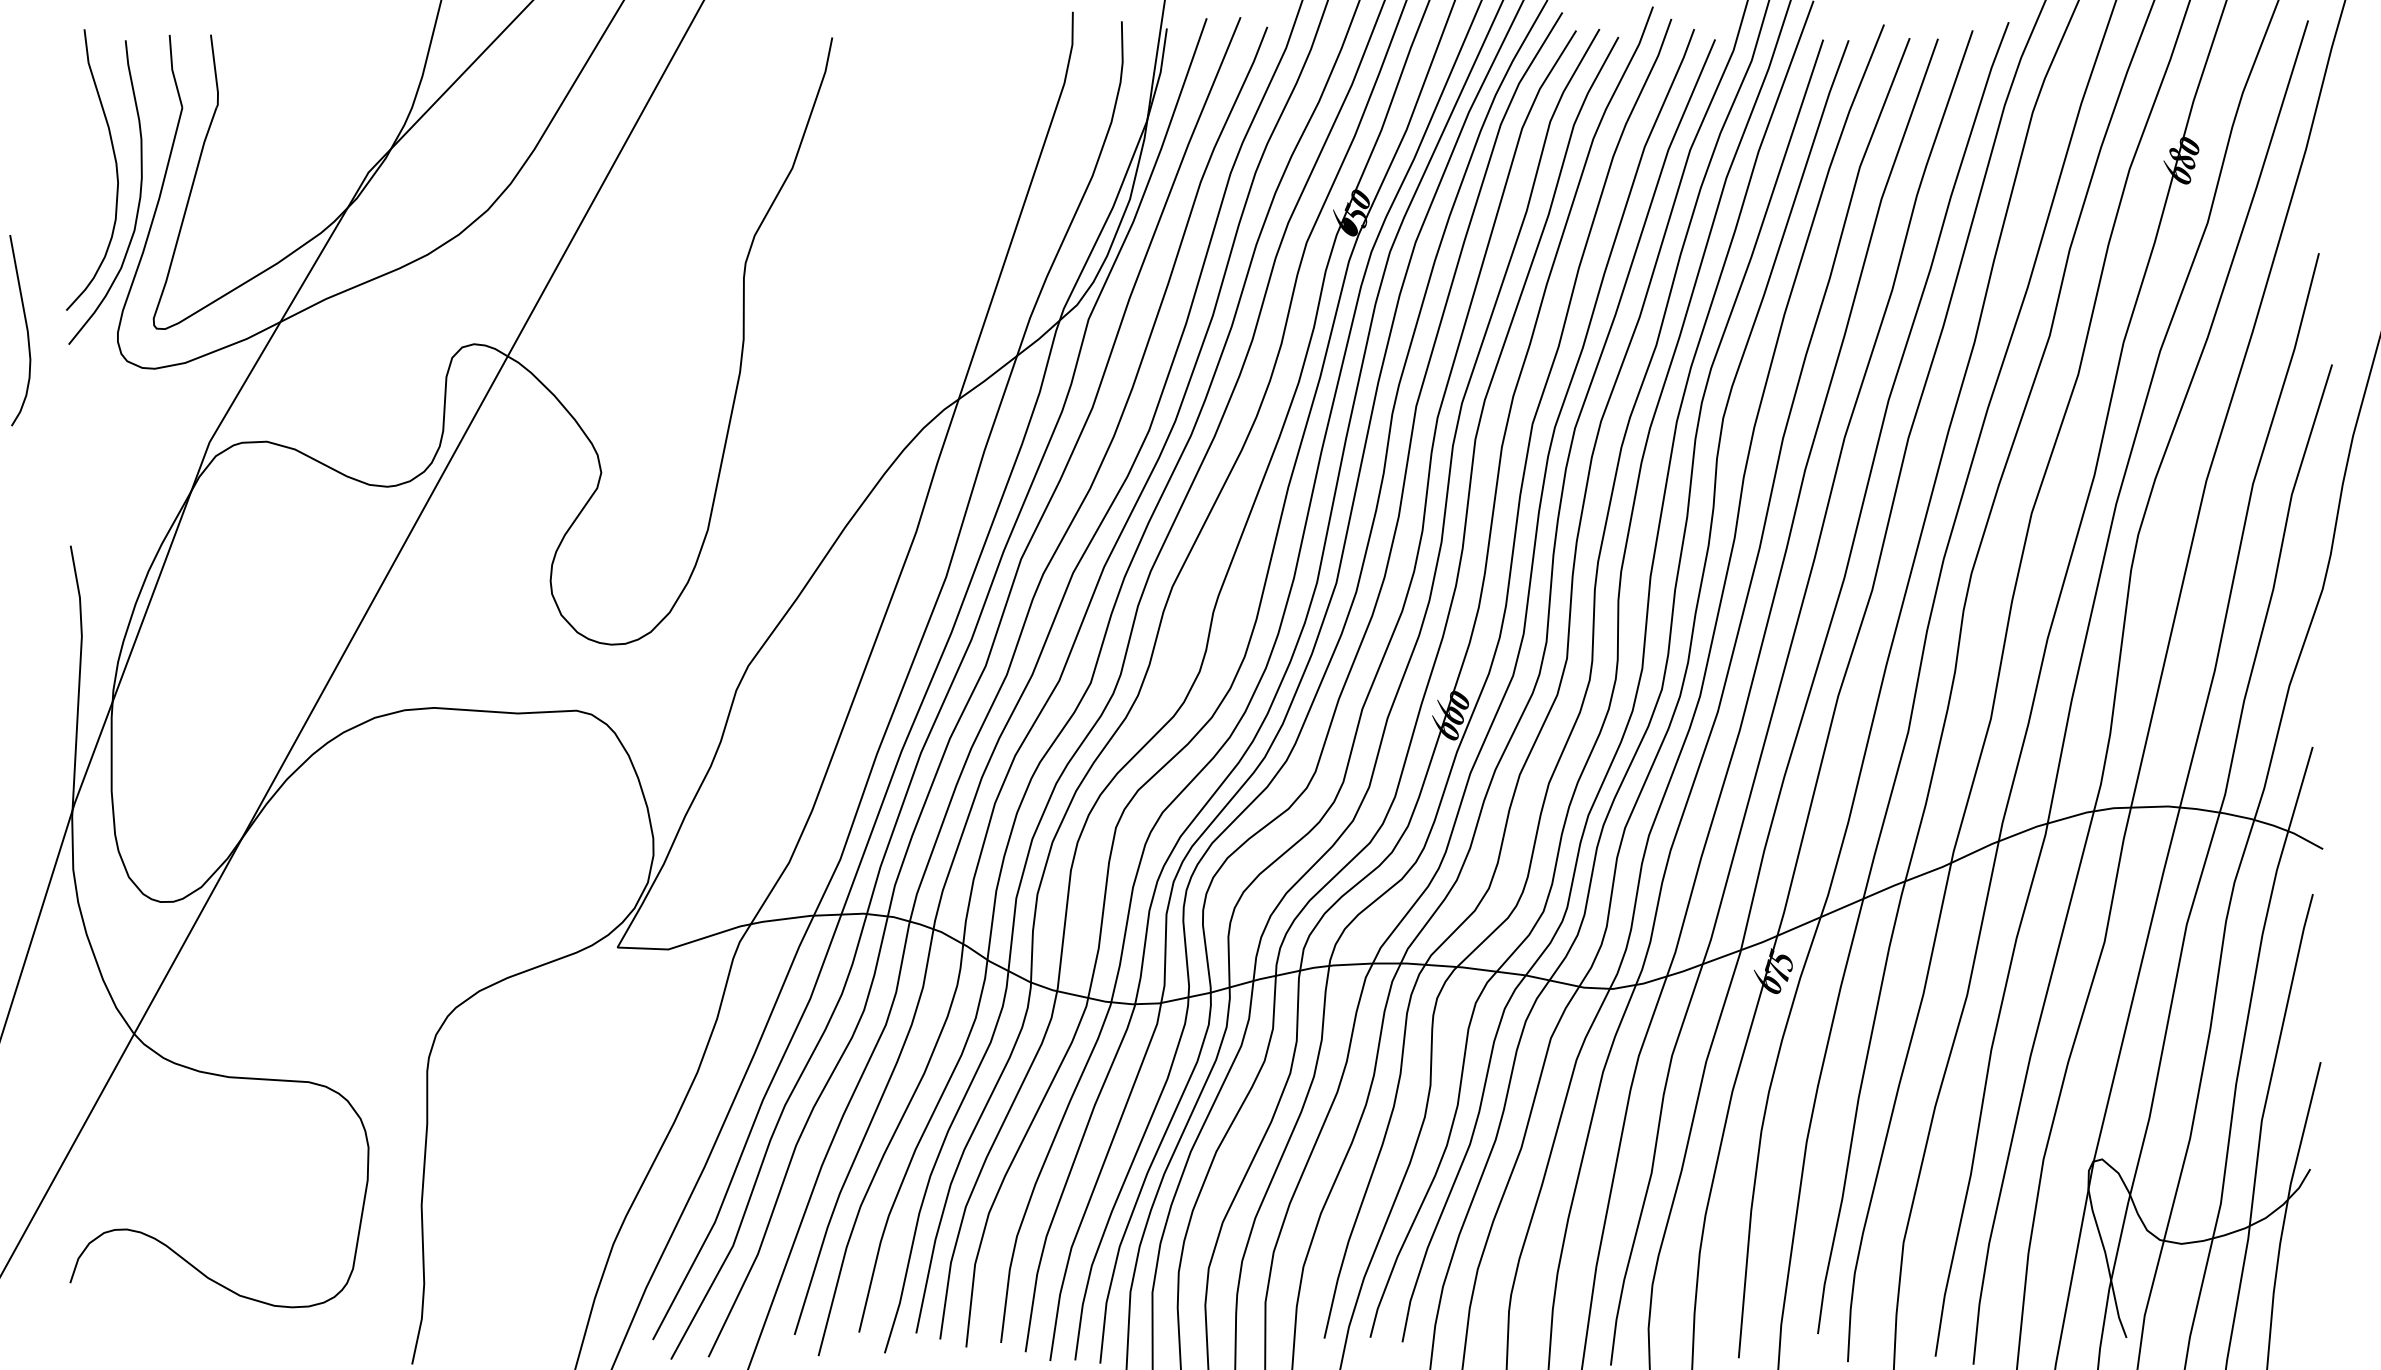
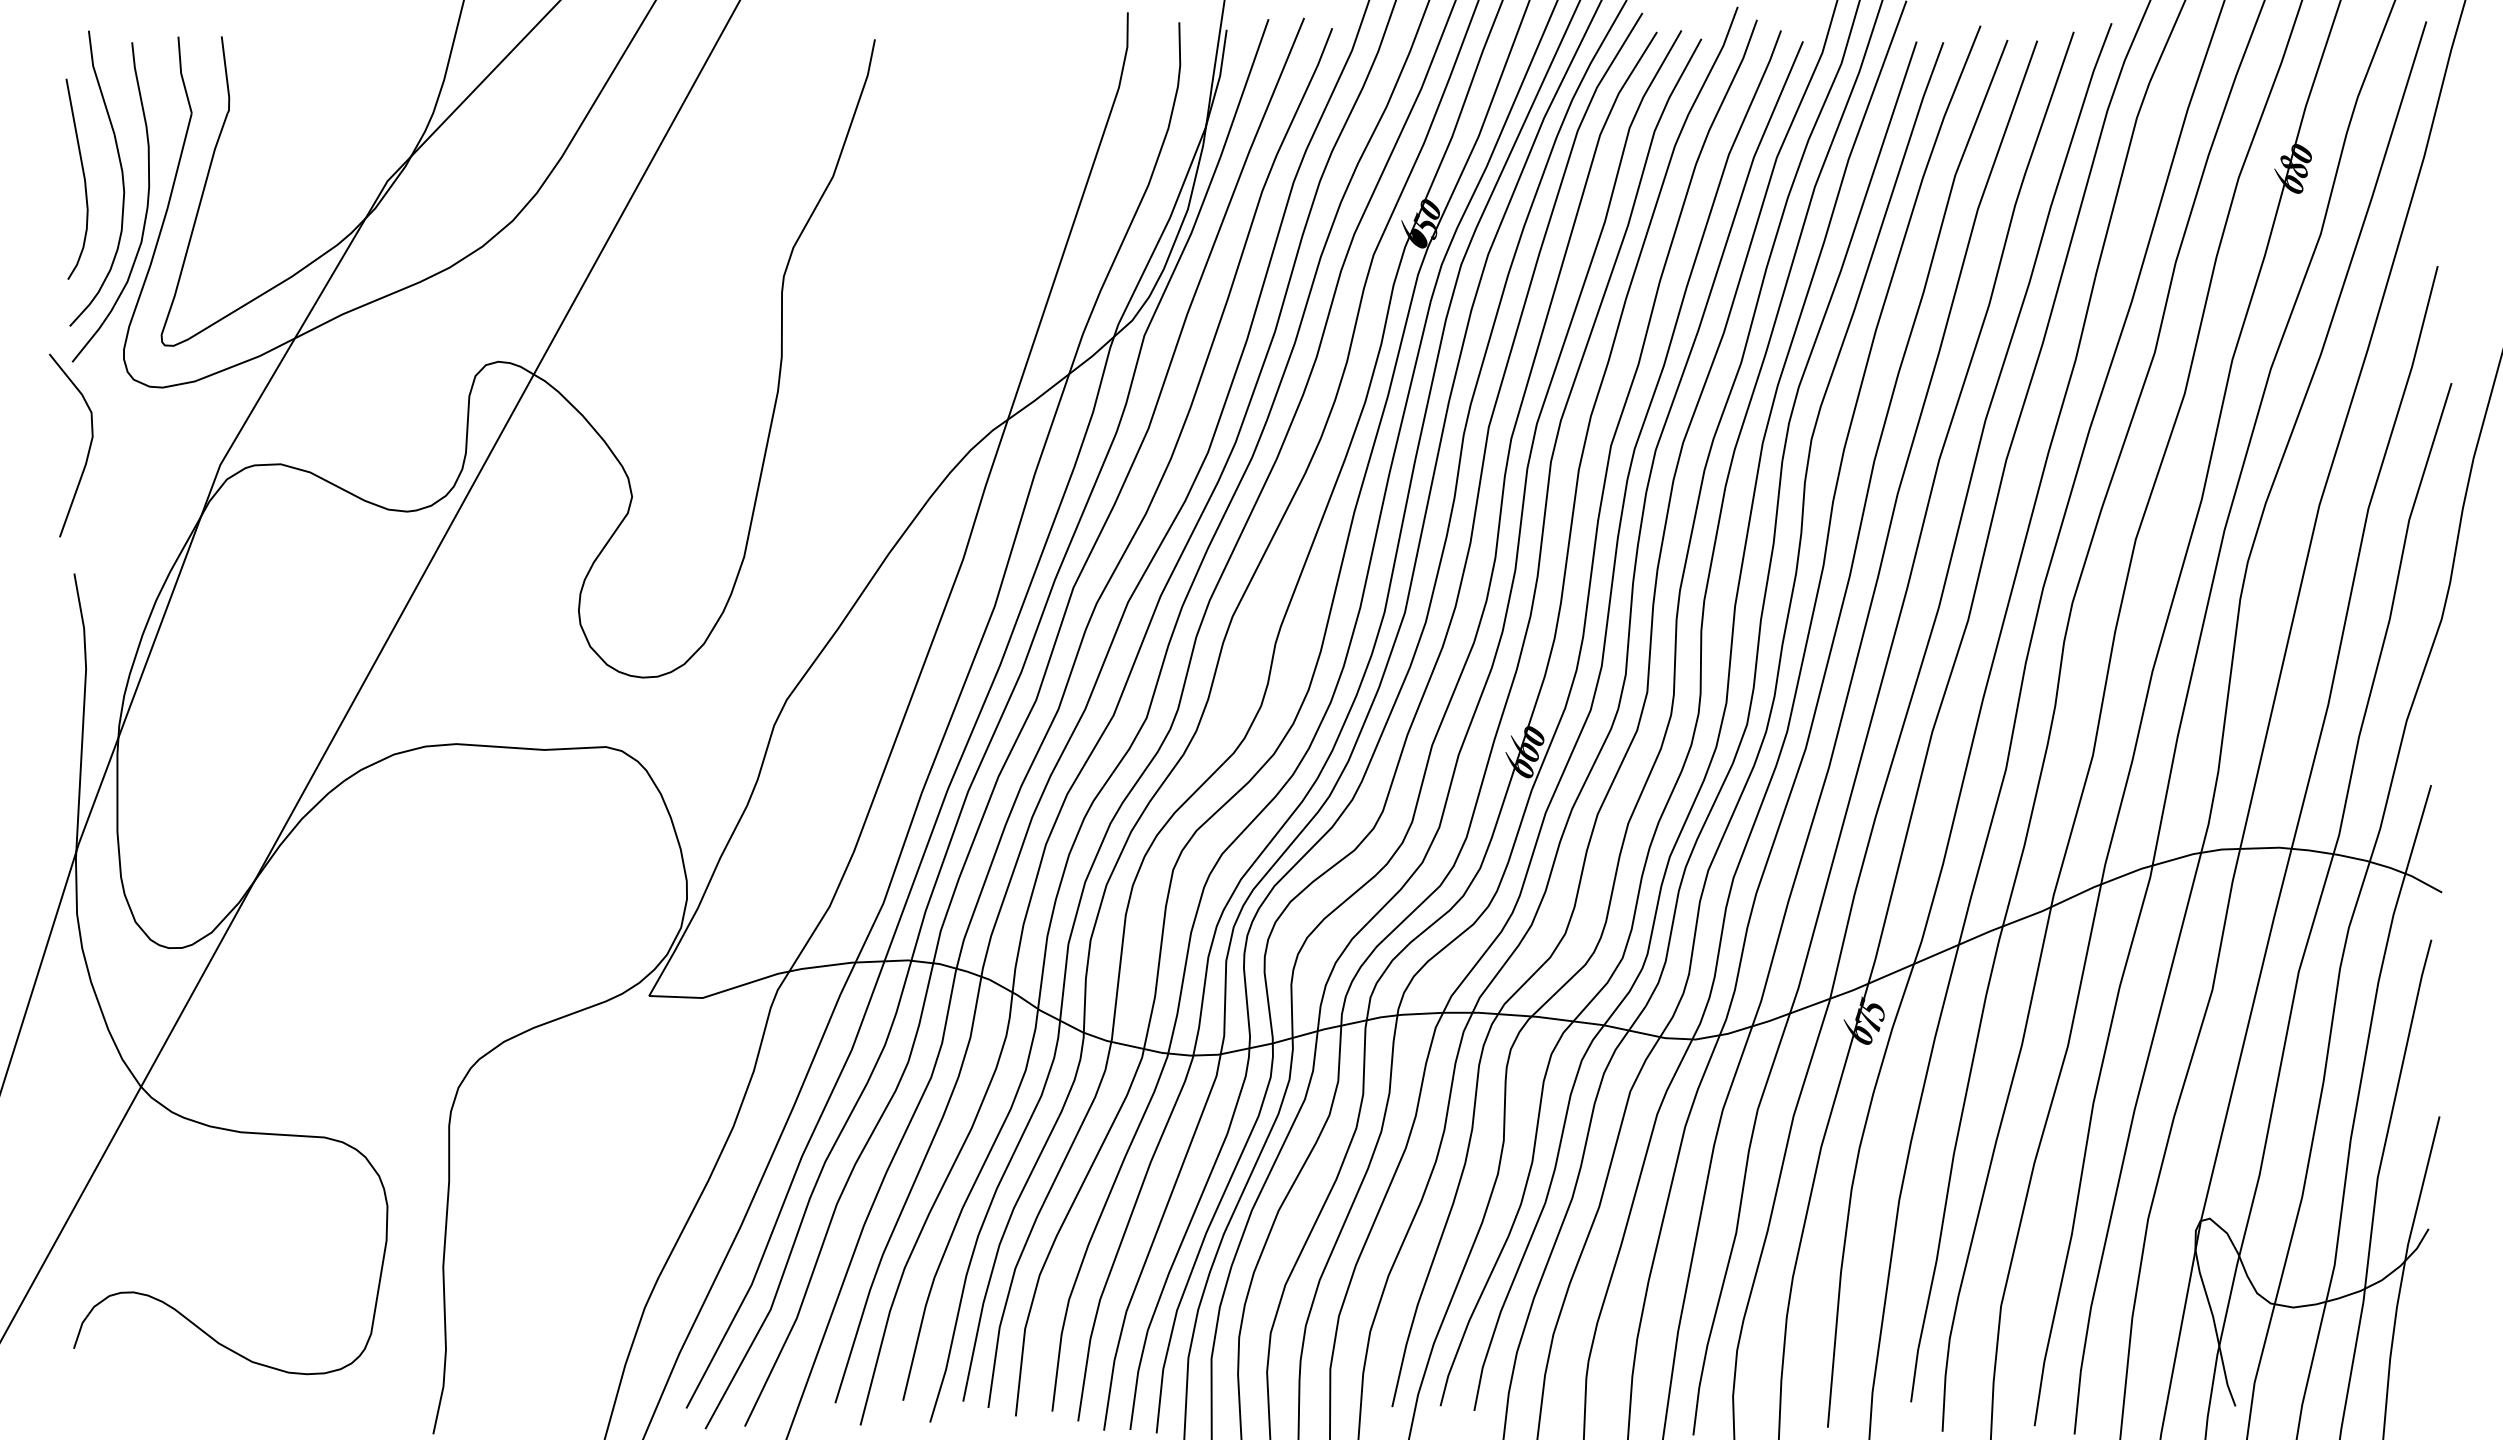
curve: (26, 330) -> (83, 179), moved
curve: (83, 429) -> (87, 451), added

